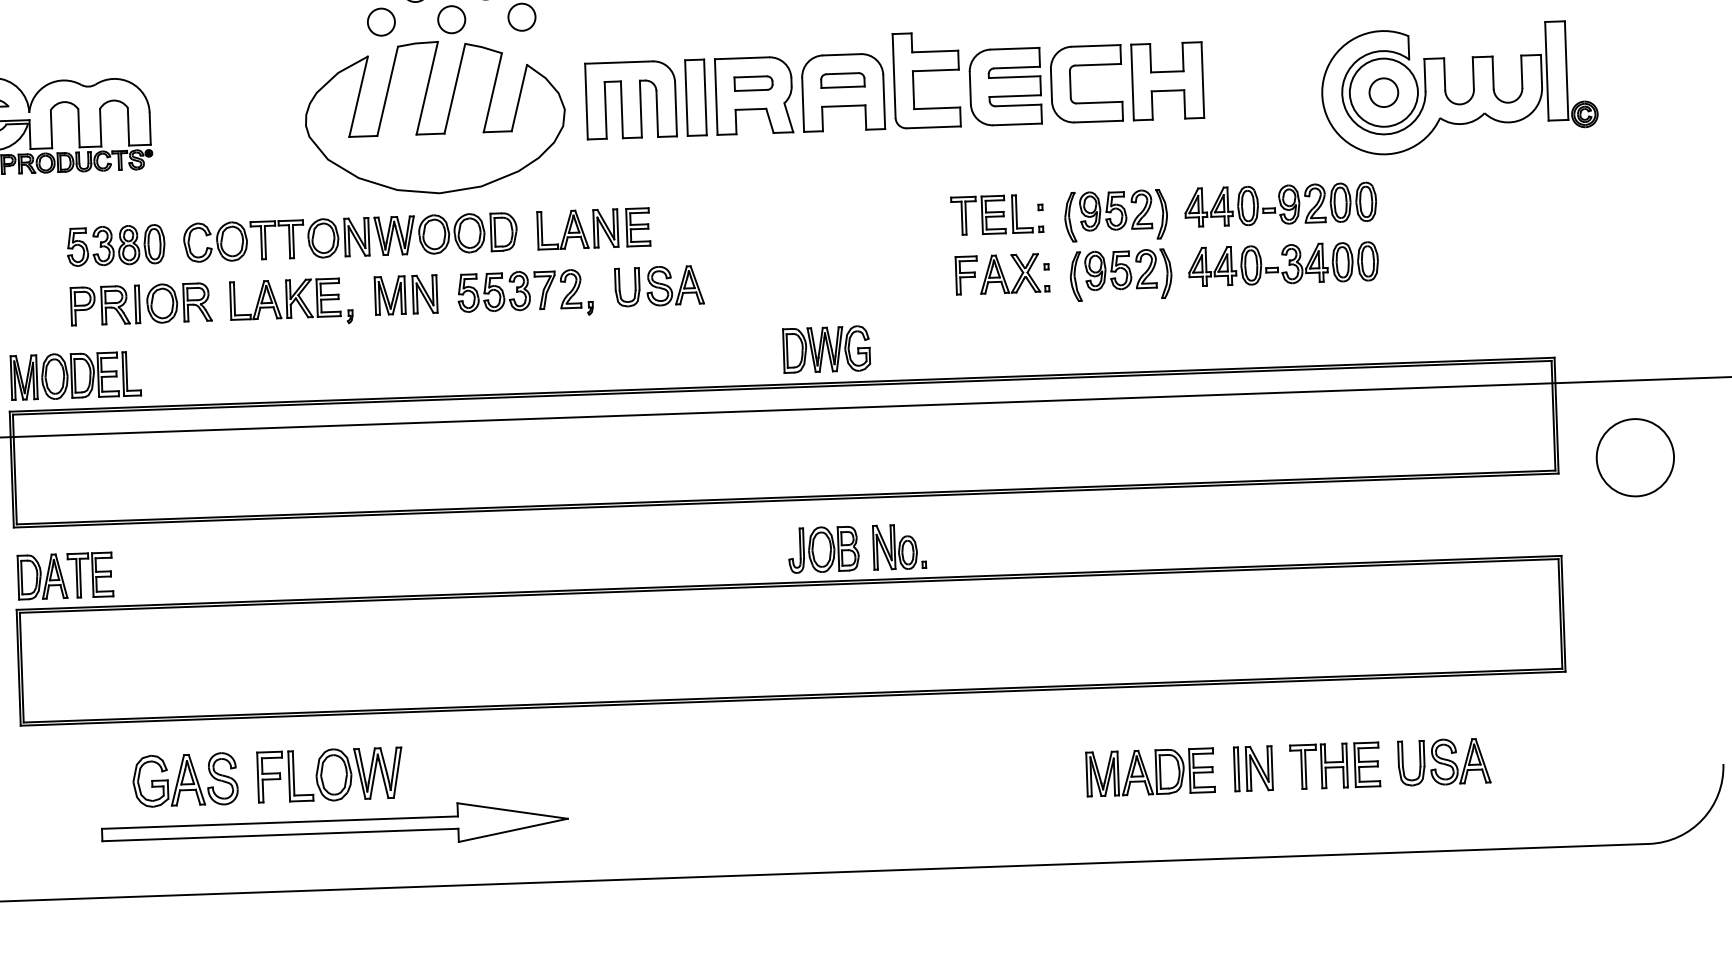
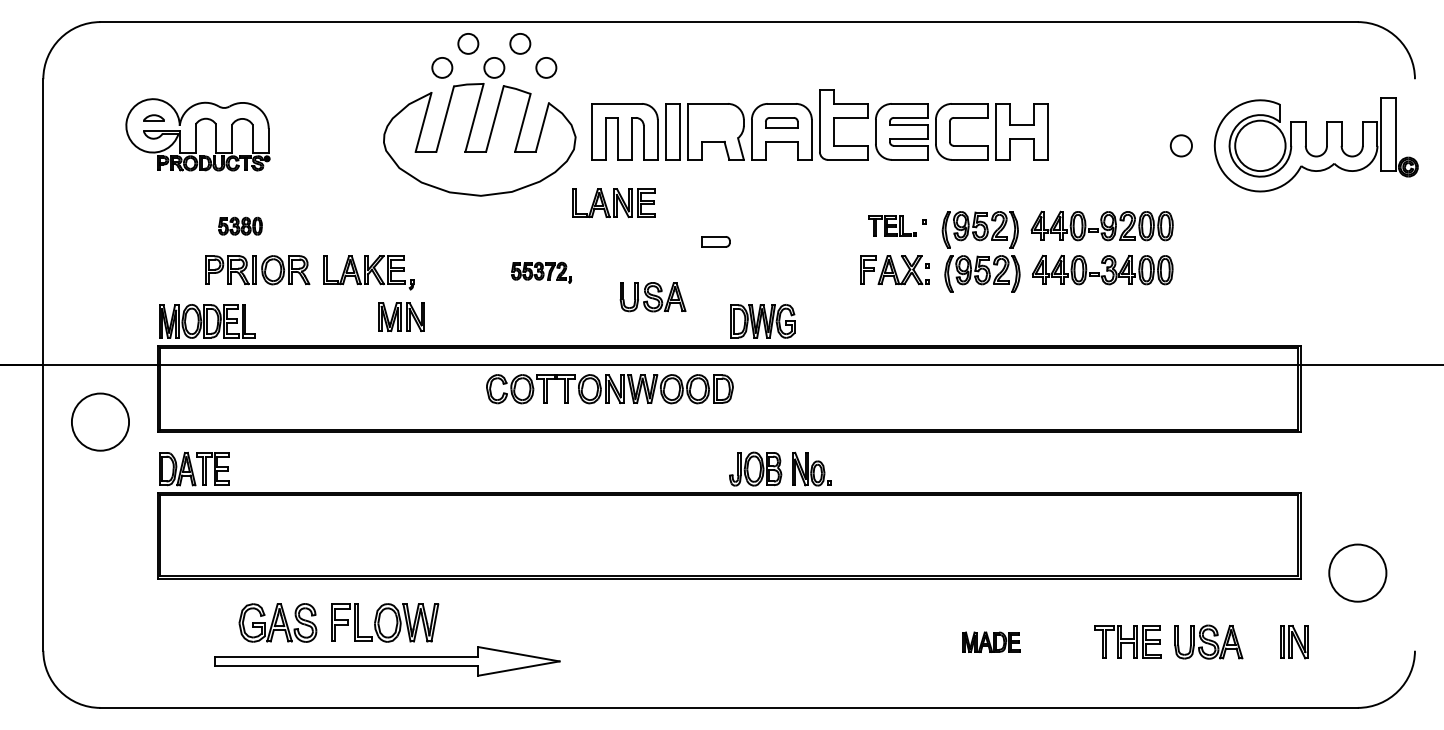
part: (753, 83) -> (715, 241), moved
part: (1447, 94) -> (1307, 148), moved
part: (997, 213) -> (892, 225), size x0.7
part: (593, 229) -> (613, 203), moved
part: (349, 237) -> (609, 389), moved
part: (116, 246) -> (240, 226), size x0.6
part: (658, 286) -> (652, 297), moved
part: (525, 294) -> (541, 272), size x0.6
part: (406, 295) -> (401, 317), moved
circle: (1634, 456) -> (1357, 572), moved
part: (1253, 769) -> (1294, 642), moved
part: (1150, 772) -> (991, 642), size x0.6

